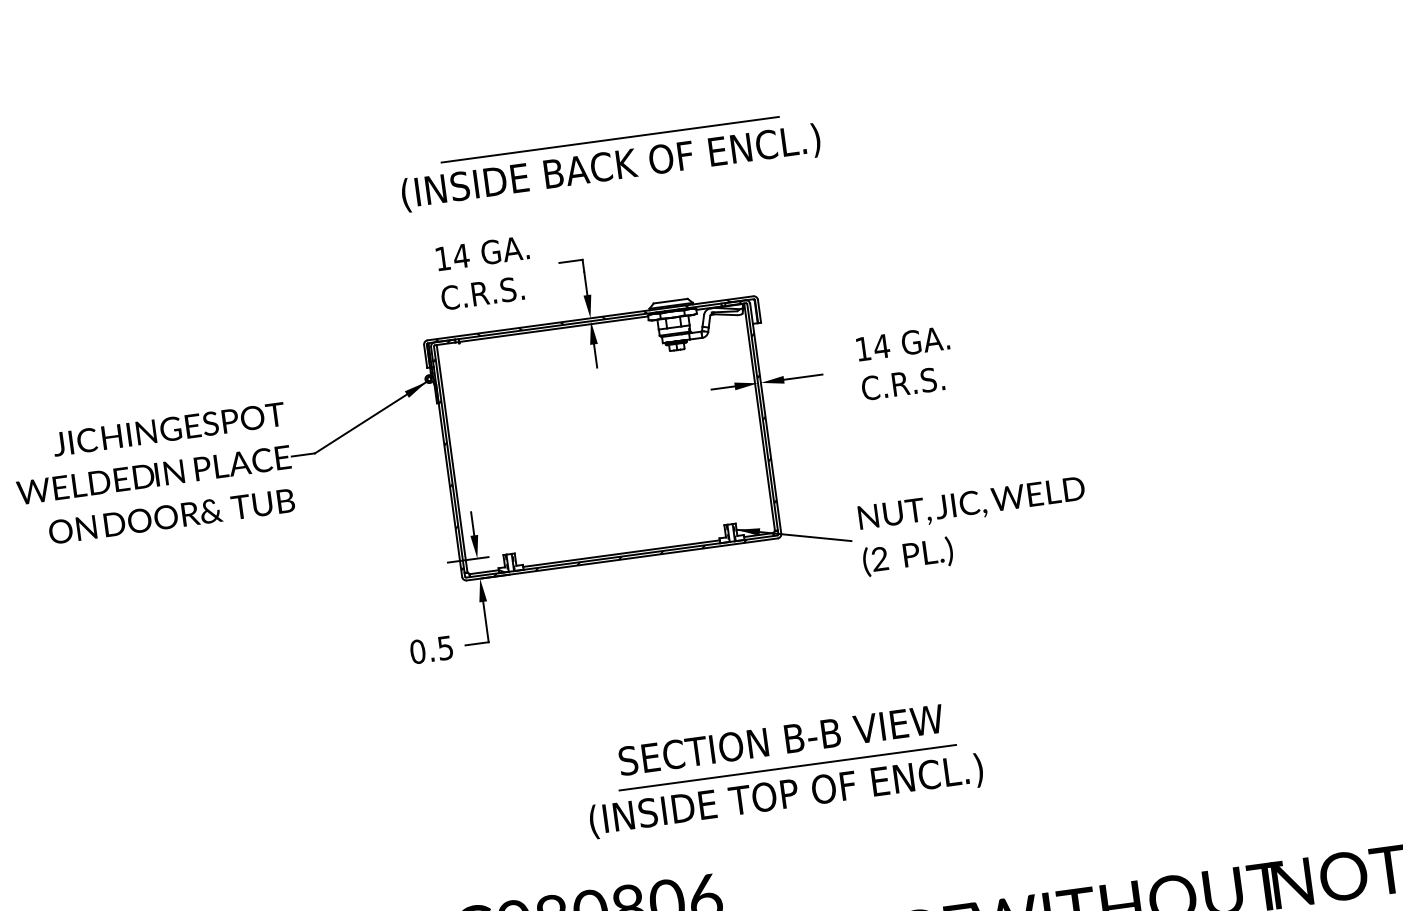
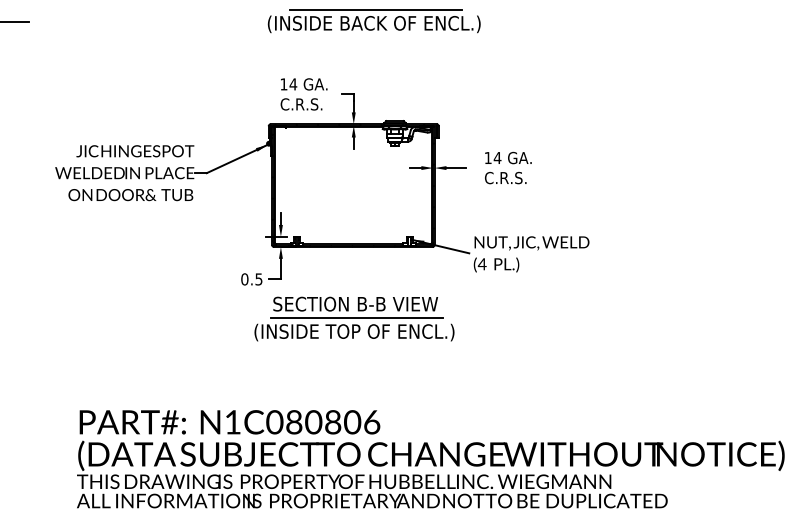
part: (608, 162) -> (373, 21), moved
text: (878, 559) -> (481, 264), (2 -> (4
part: (782, 768) -> (354, 318), moved

